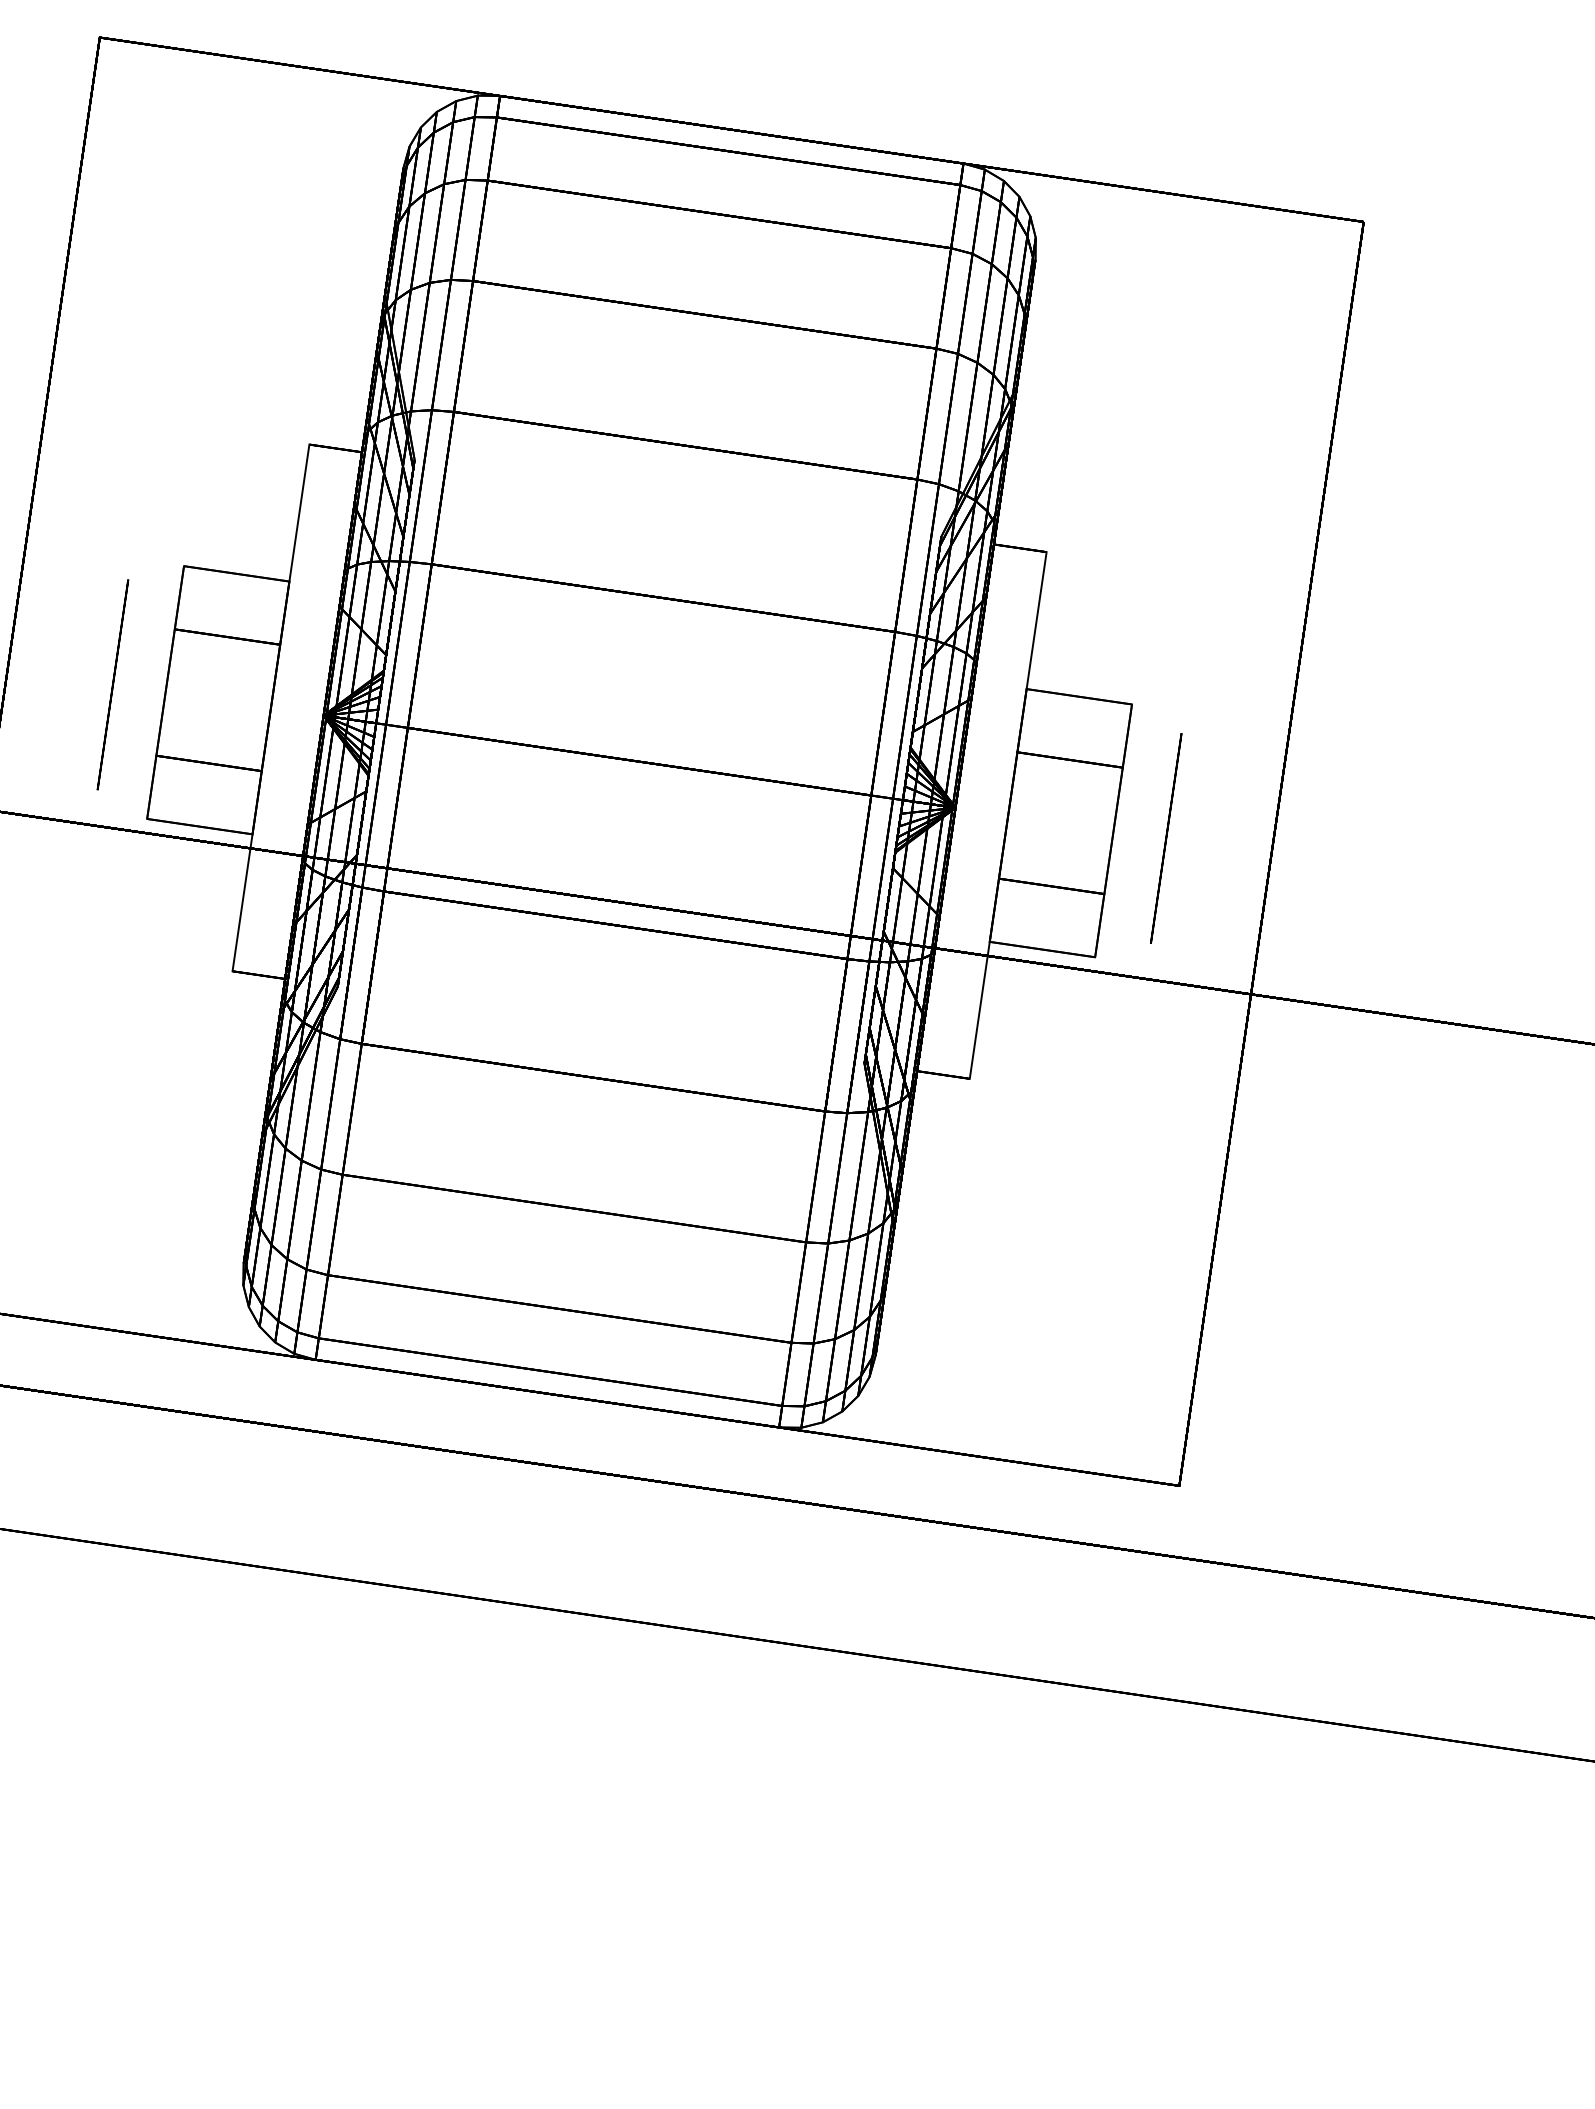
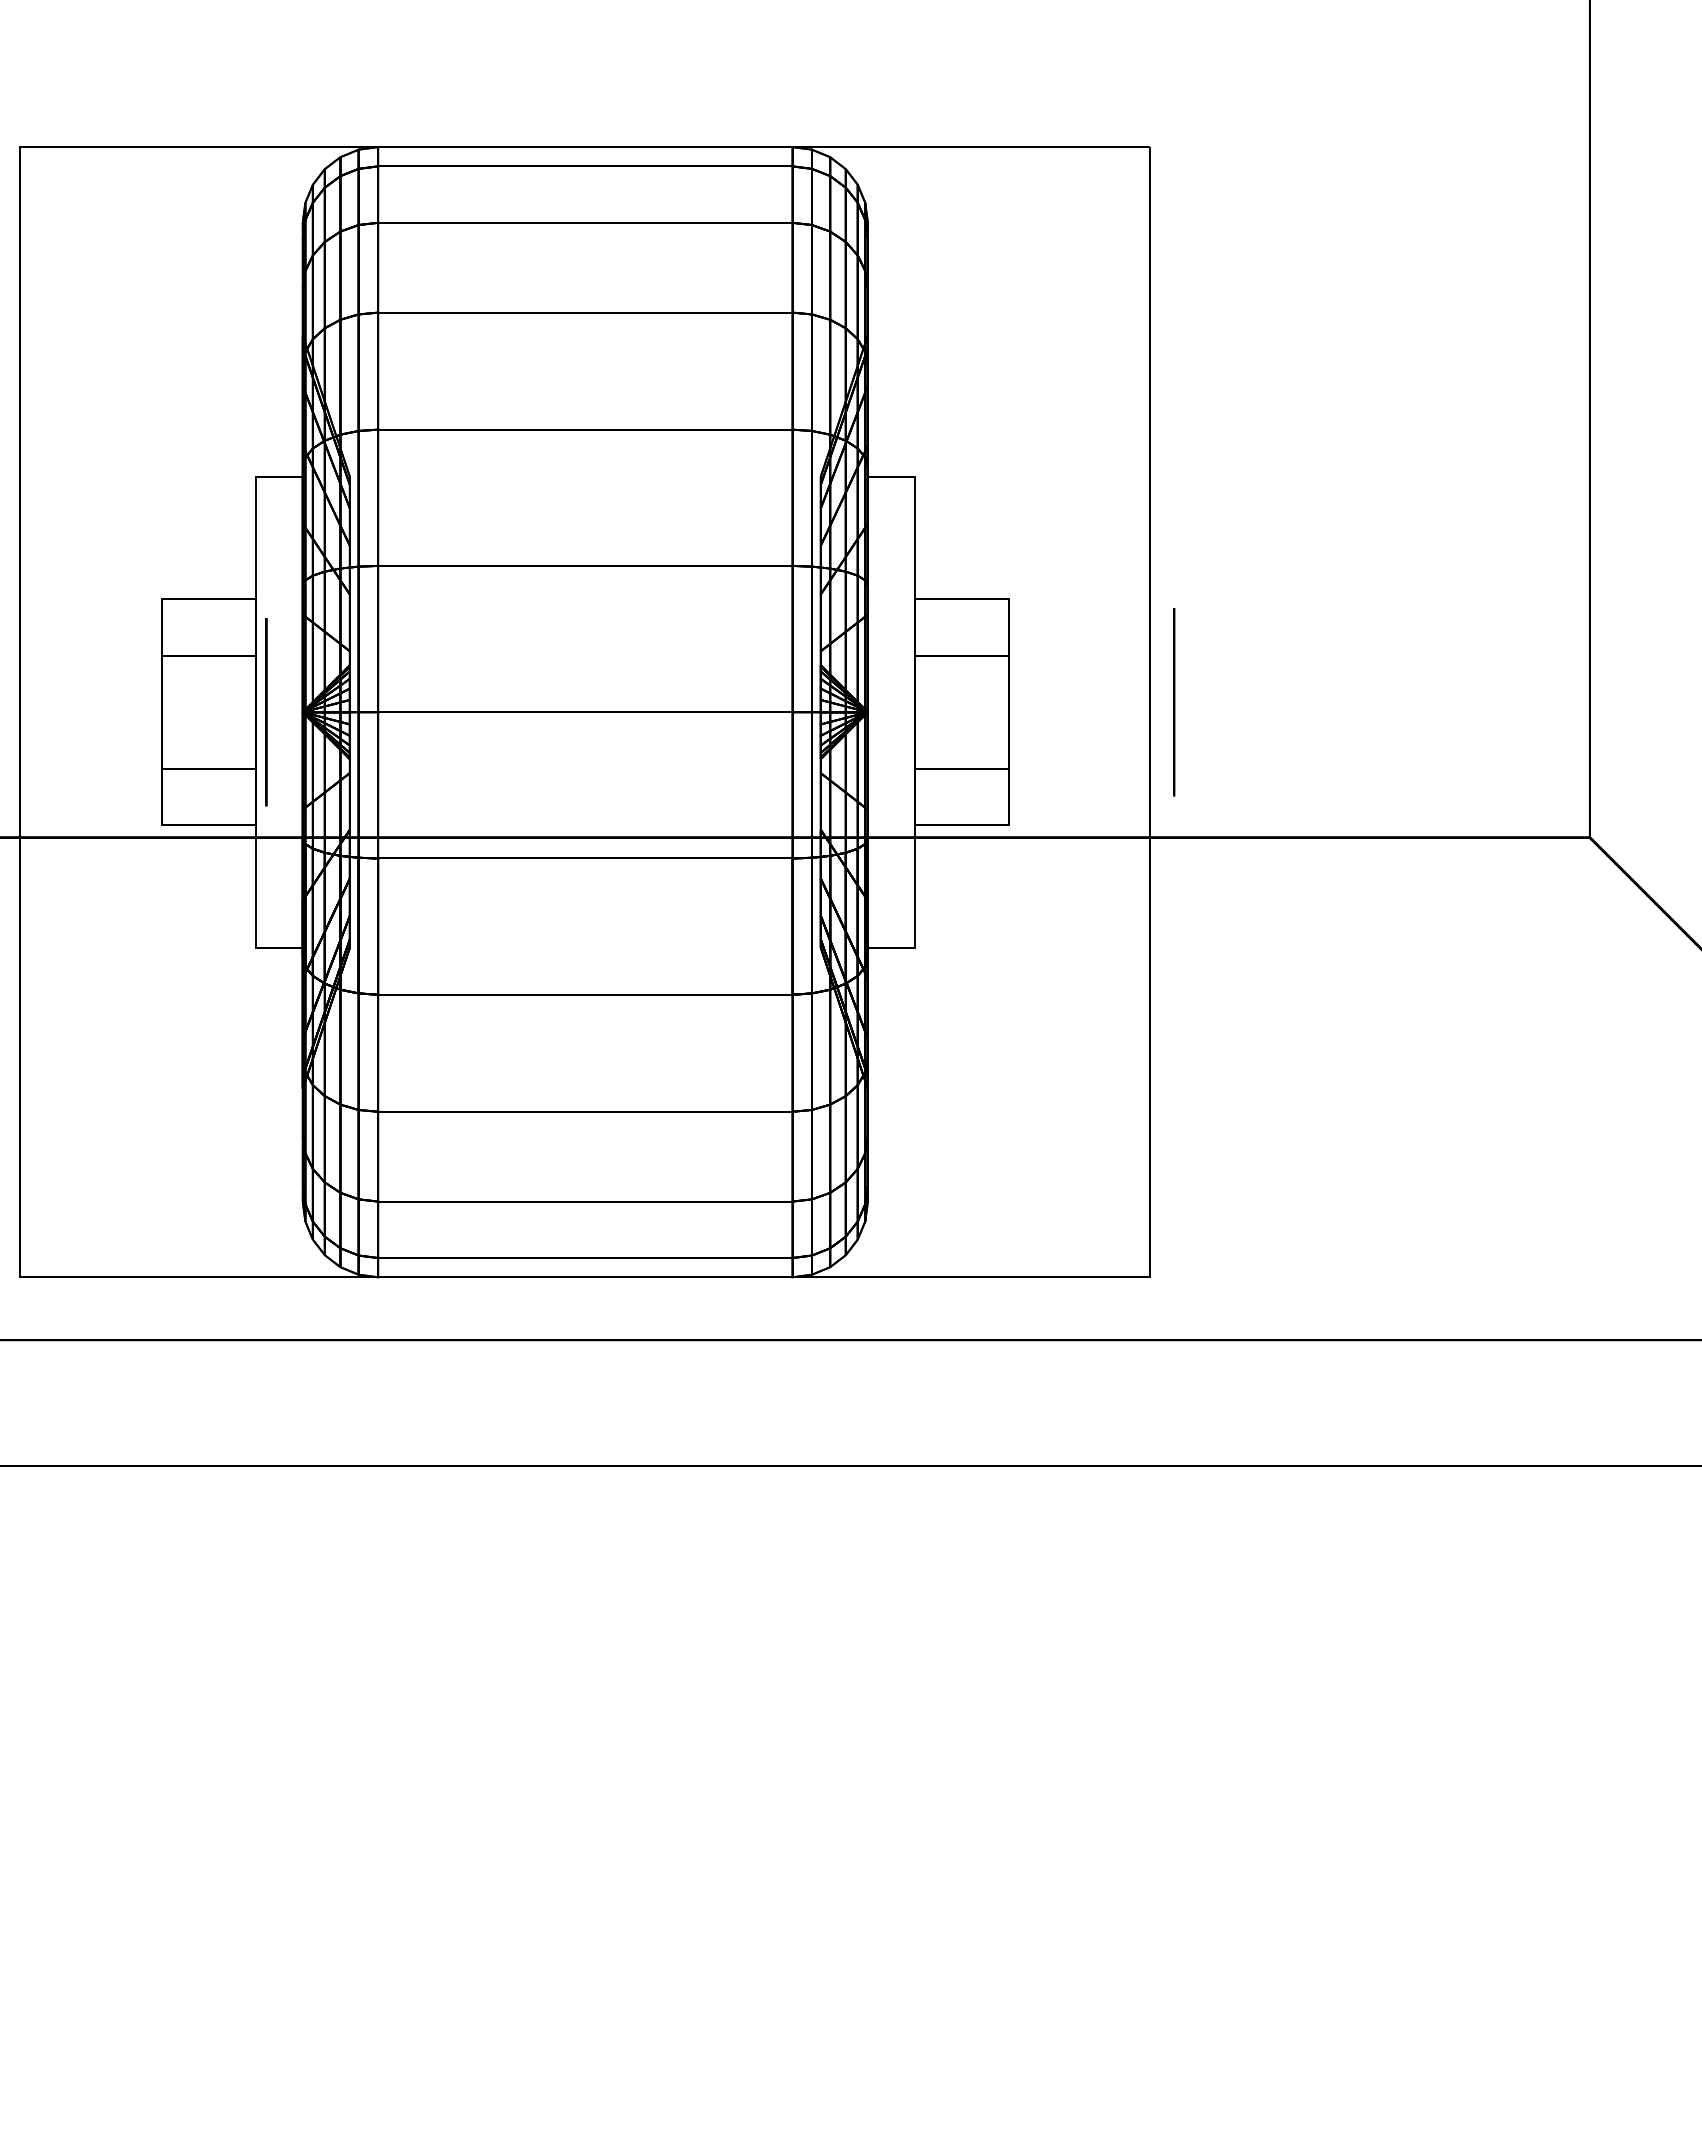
circle: (112, 685) -> (266, 712), moved
circle: (1166, 838) -> (1174, 702), moved

